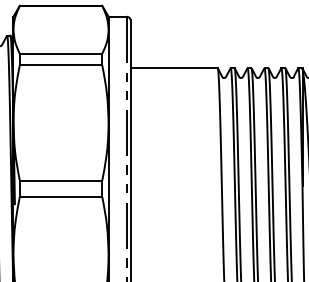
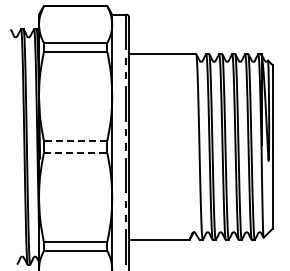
line: (60, 180) -> (75, 140), solid -> dashed
line: (60, 197) -> (75, 153), solid -> dashed

